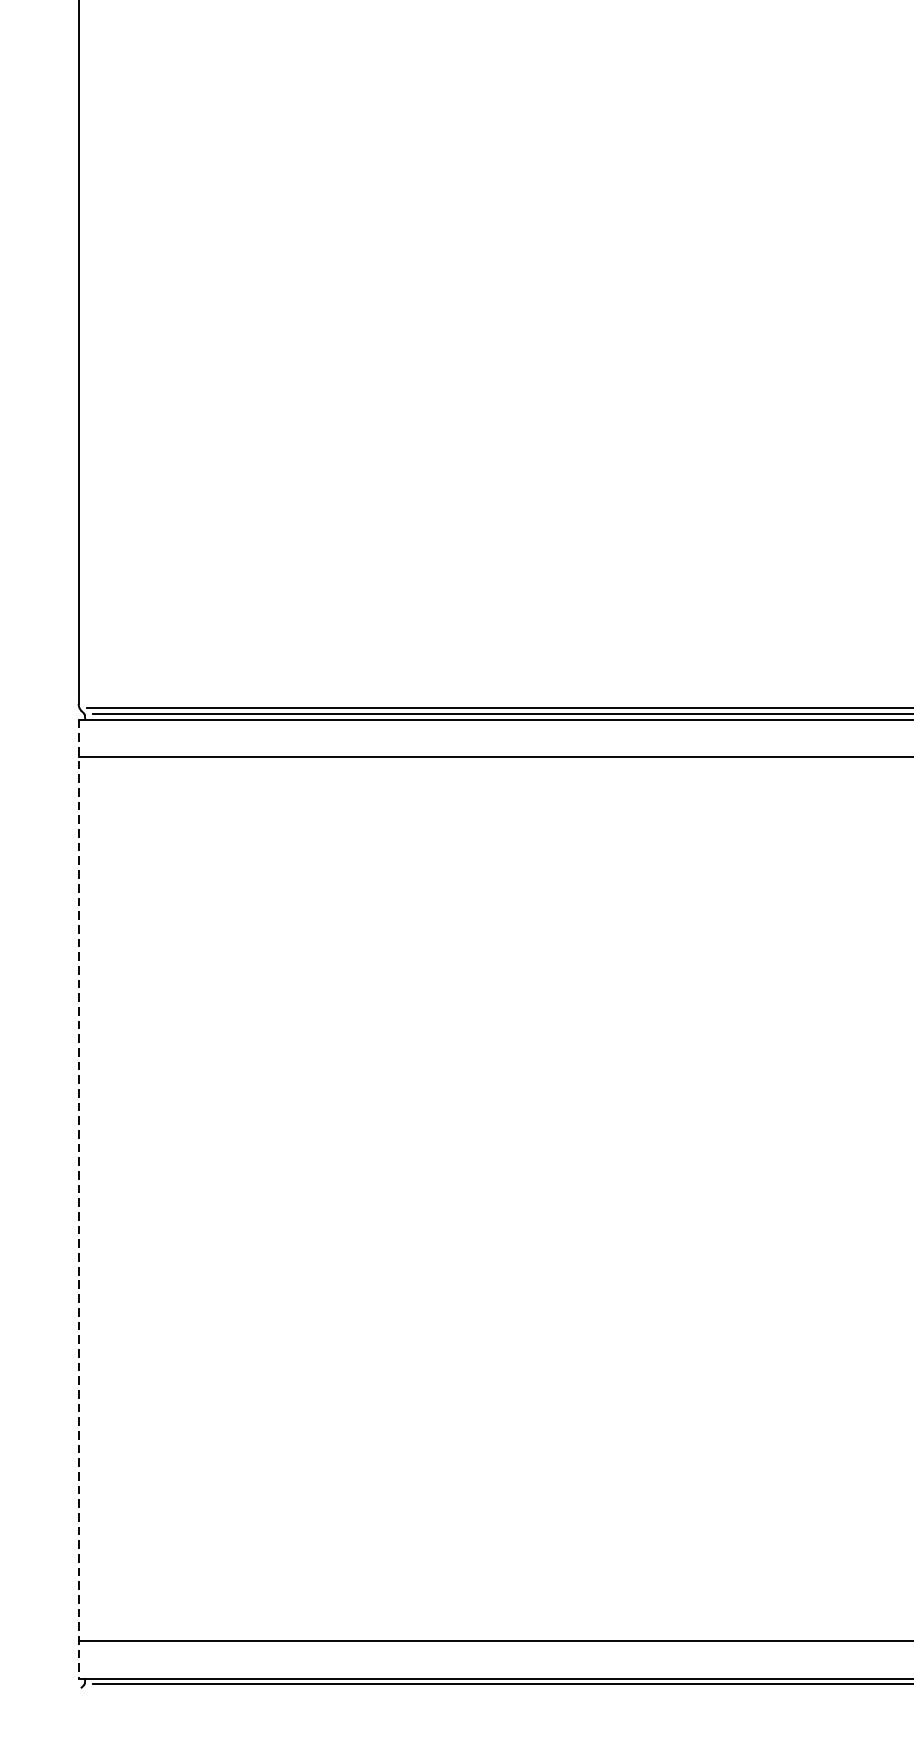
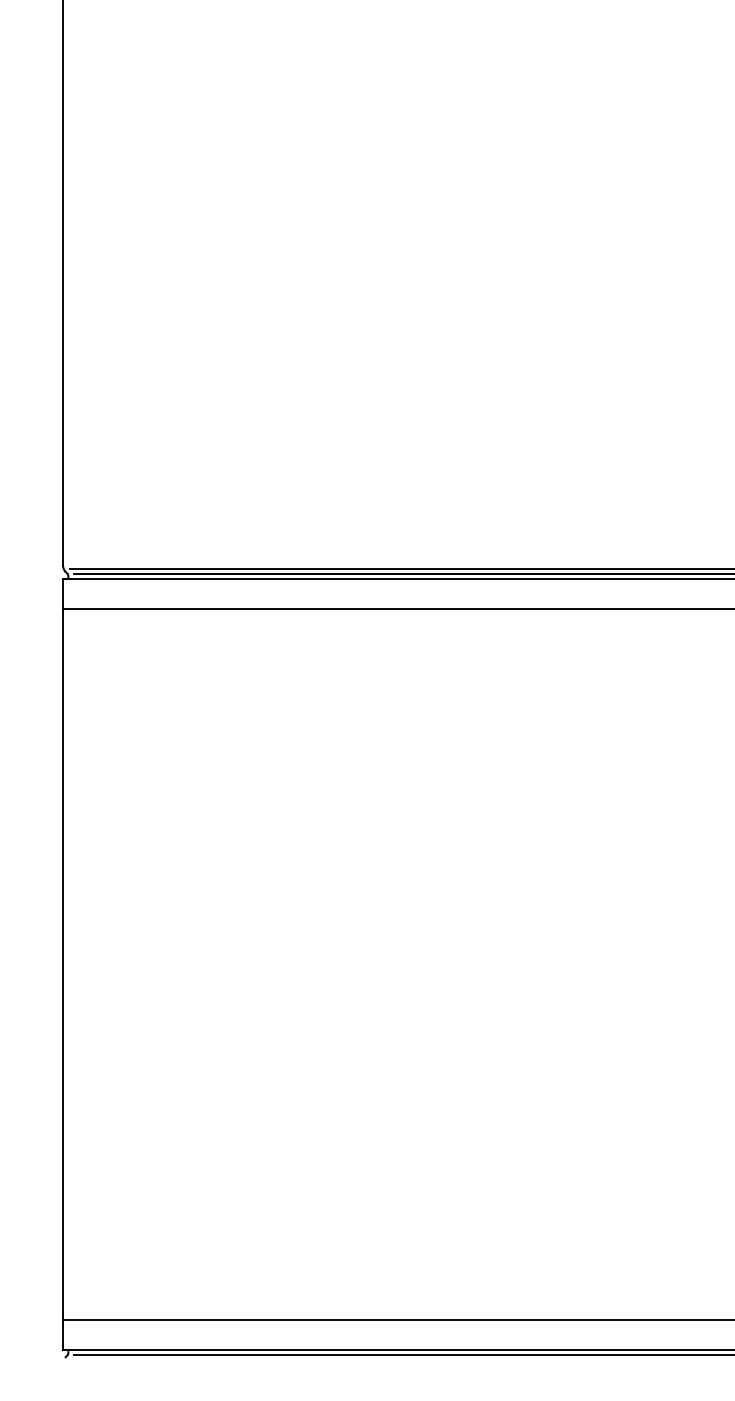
line: (79, 1199) -> (63, 964), dashed -> solid

